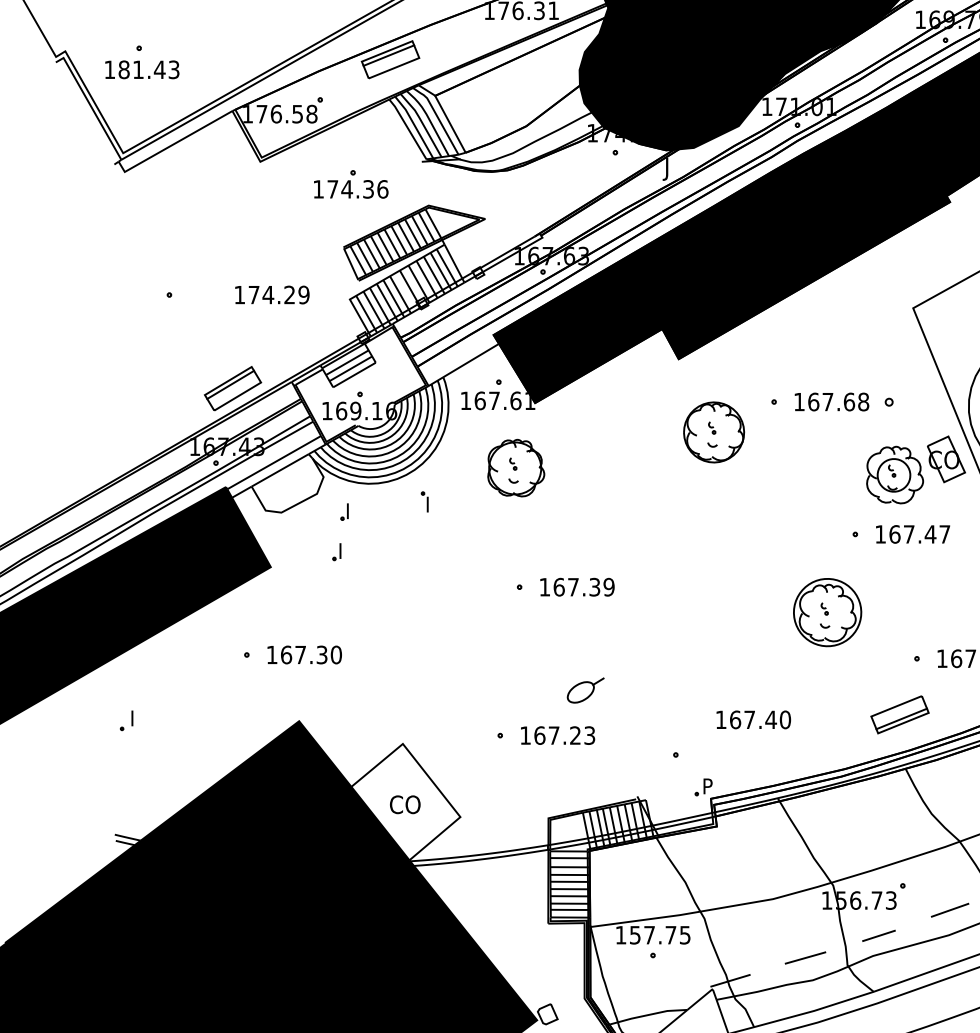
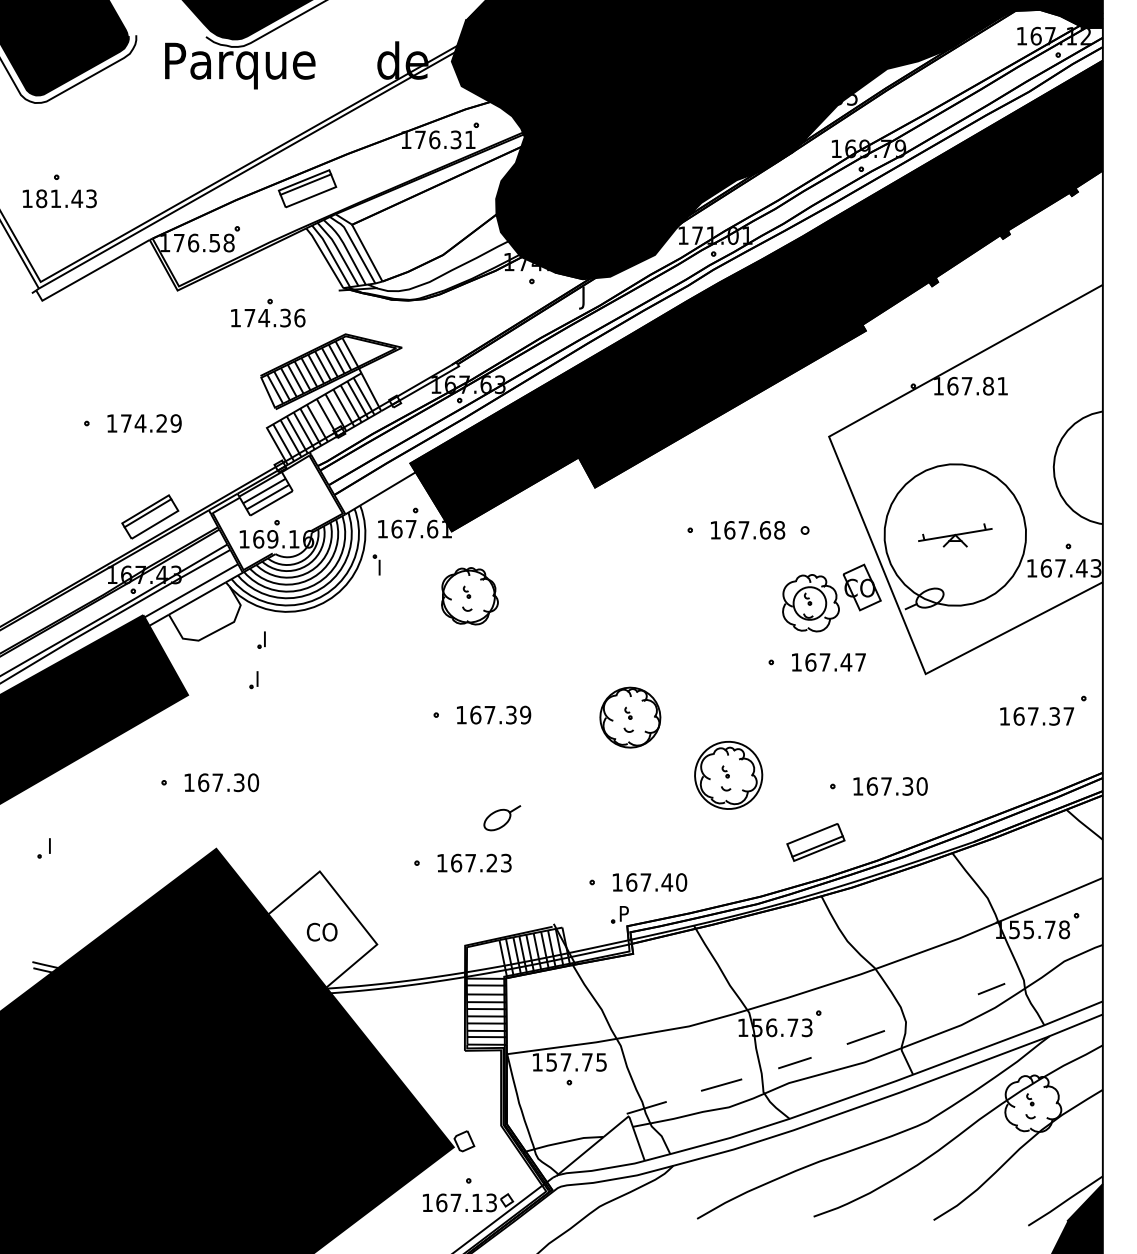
text: (272, 295) -> (144, 423), moved
part: (714, 432) -> (630, 717), moved
part: (515, 468) -> (469, 596), moved
part: (424, 501) -> (376, 564), moved
part: (827, 611) -> (728, 774), moved
text: (753, 719) -> (649, 882), moved

